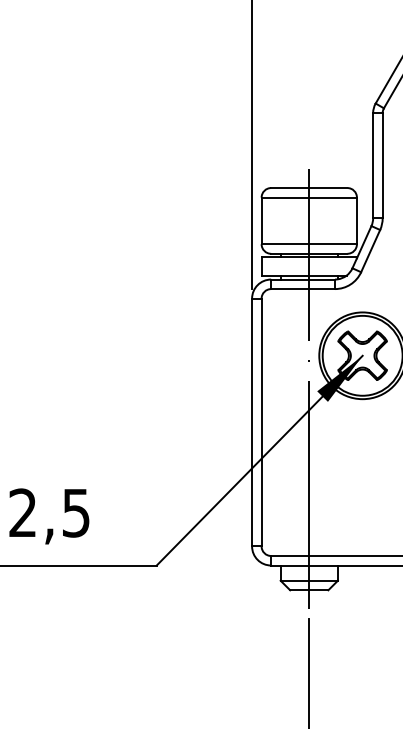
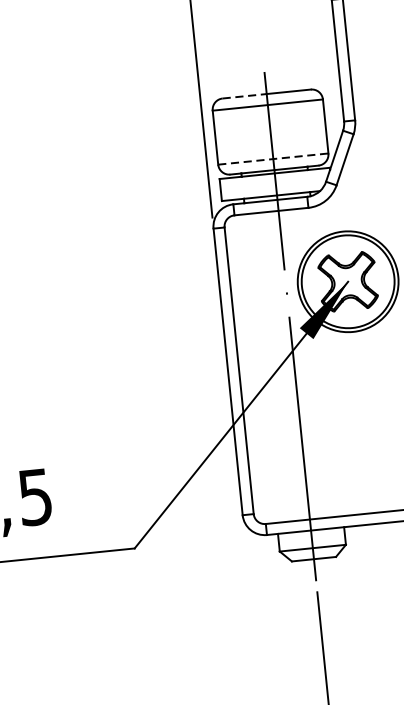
line: (290, 188) -> (245, 96), solid -> dashed
line: (309, 244) -> (273, 159), solid -> dashed

